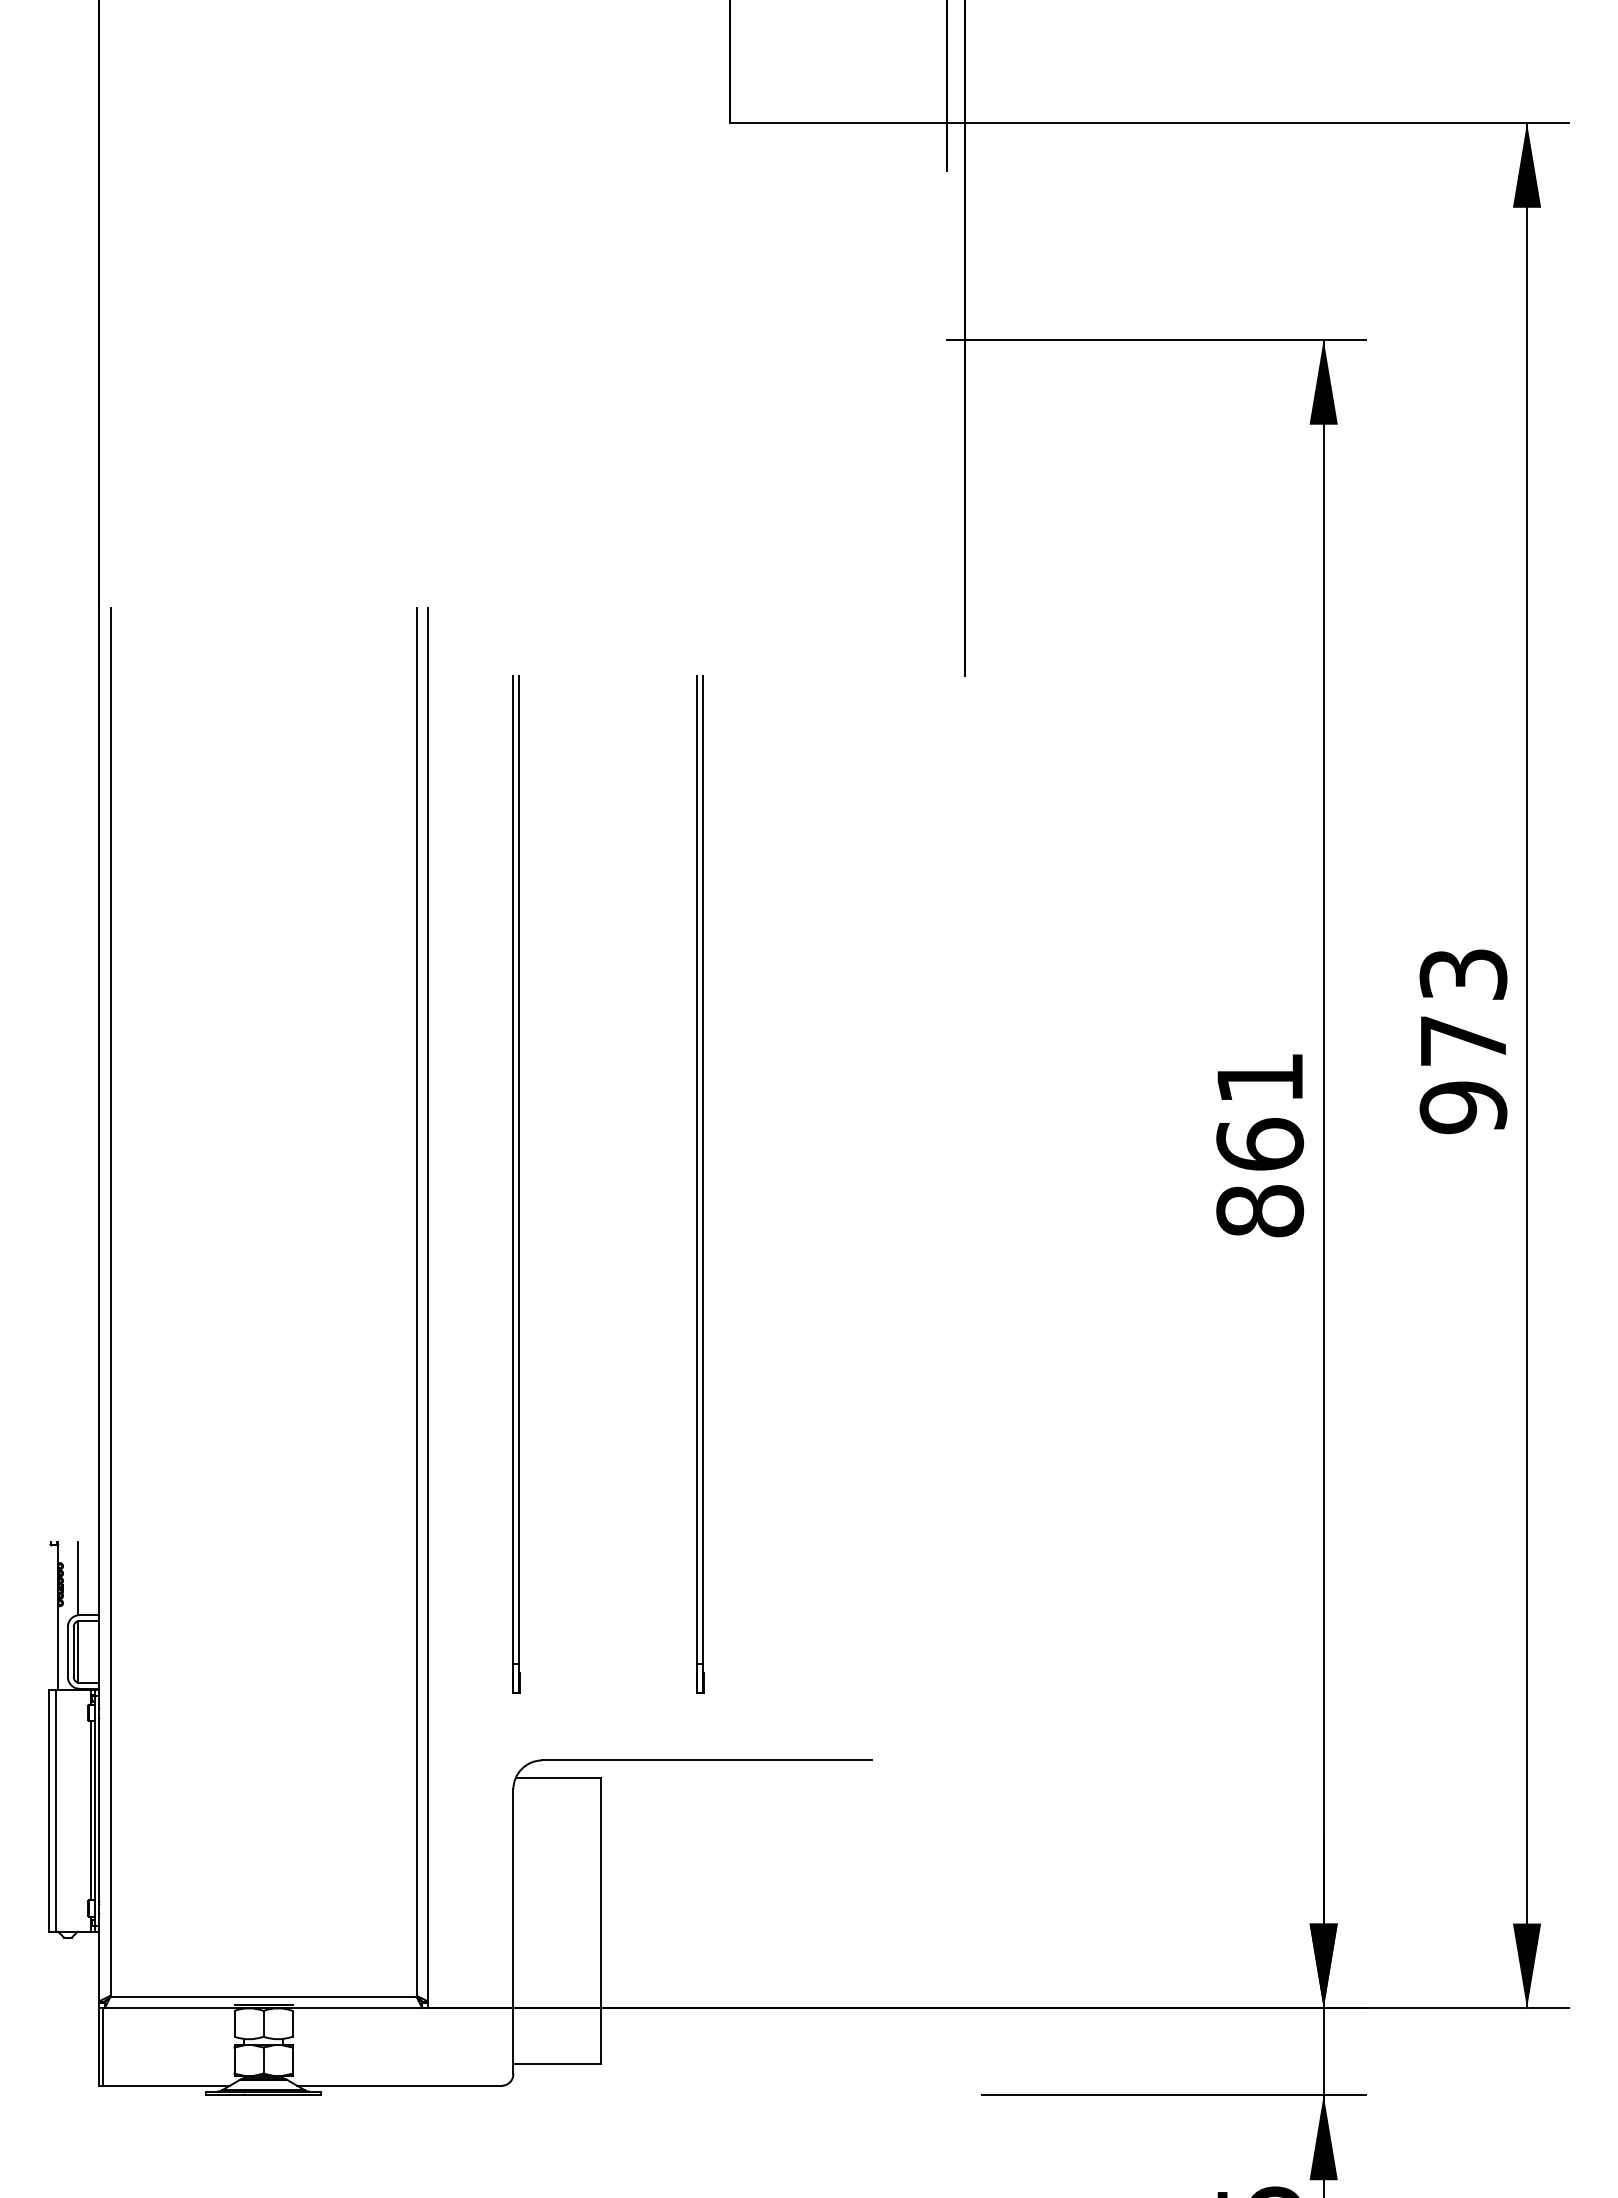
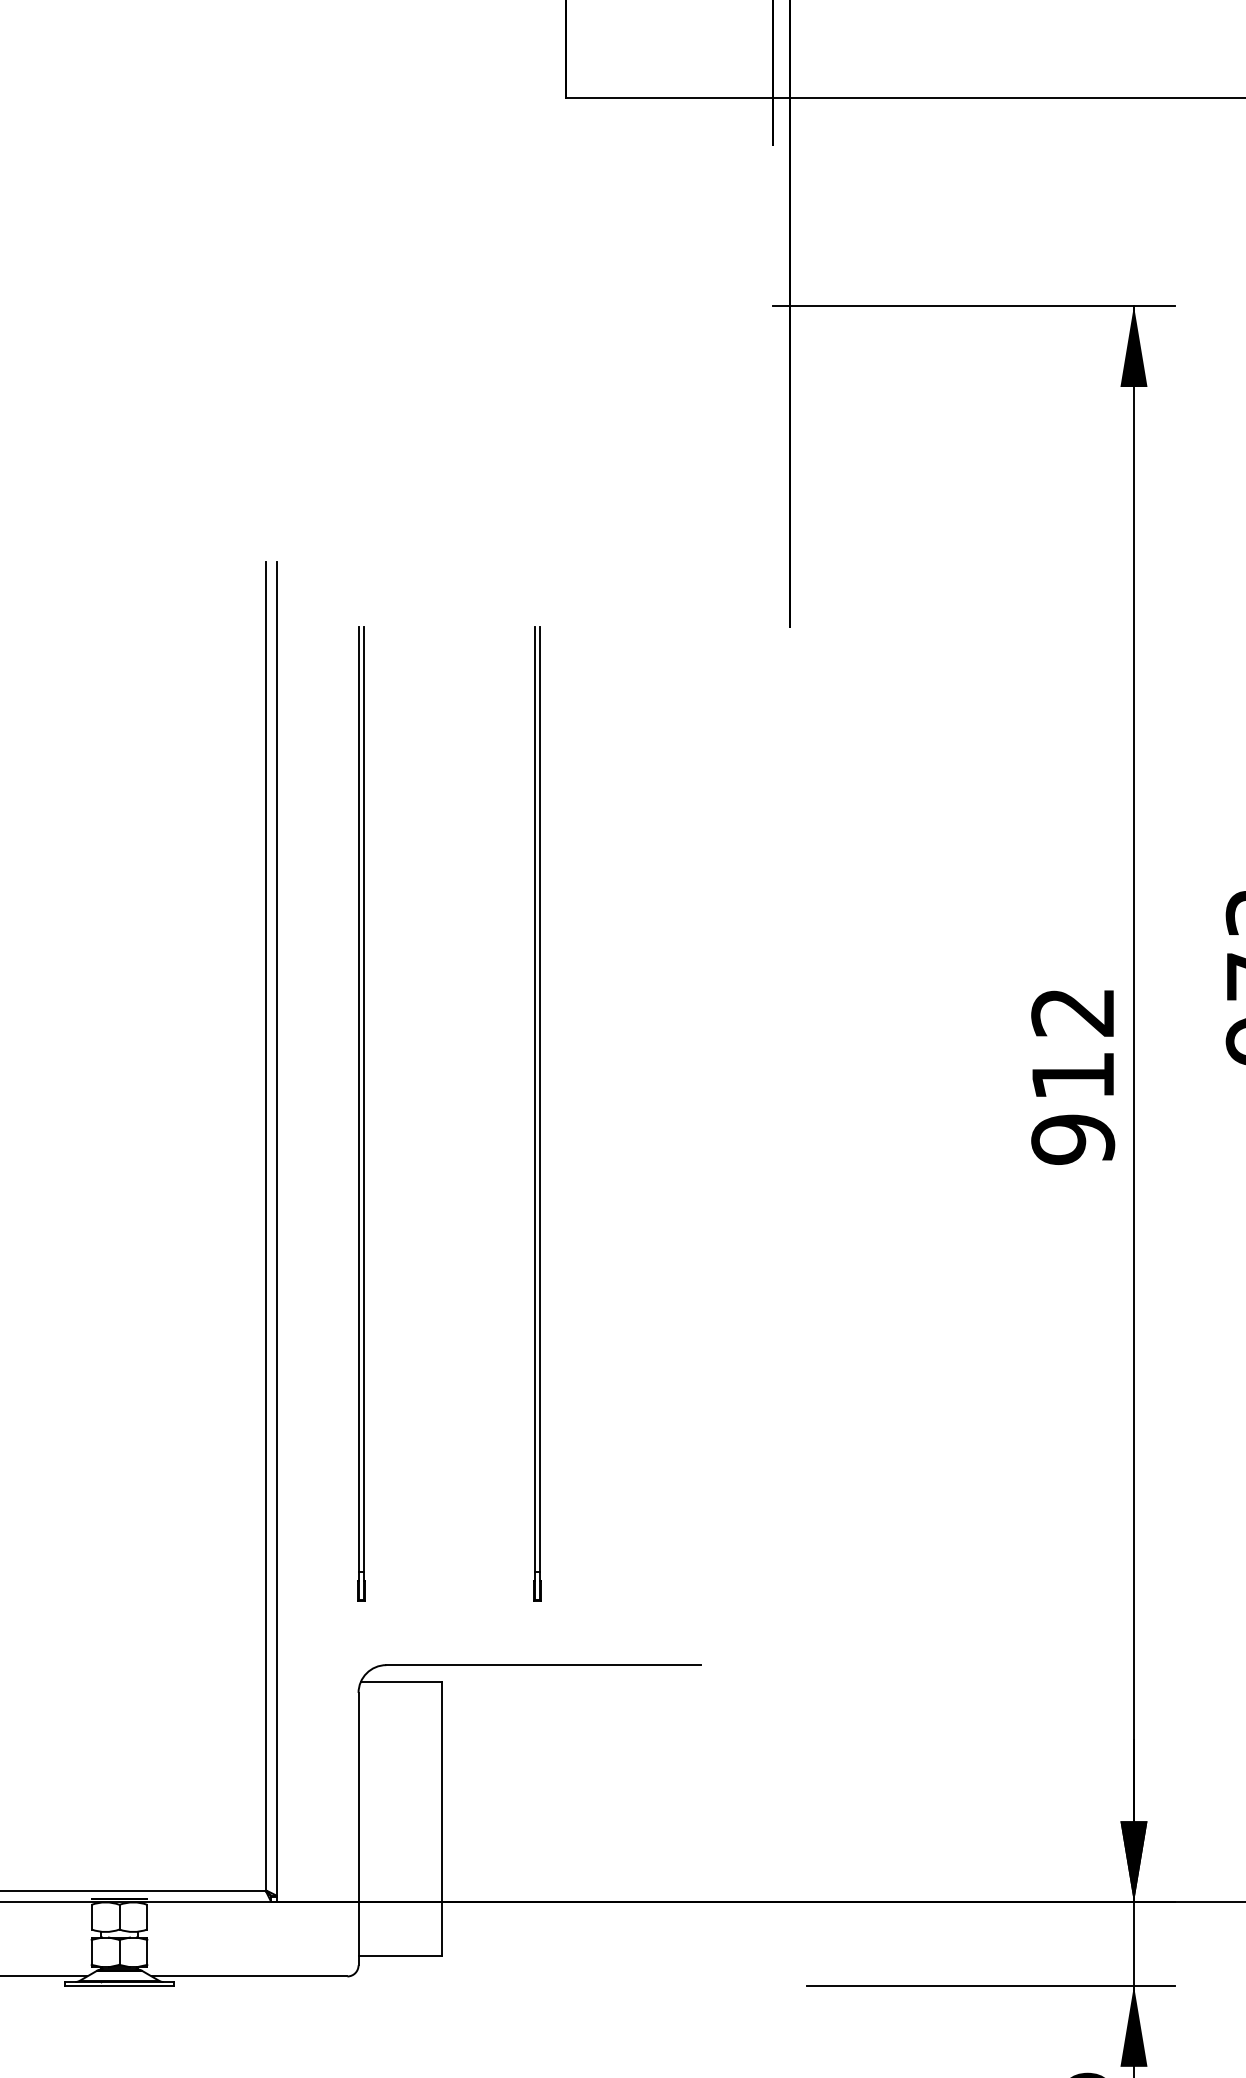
text: (1260, 1145) -> (1073, 1076), 861 -> 912

